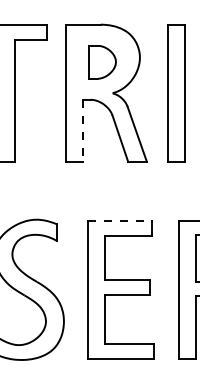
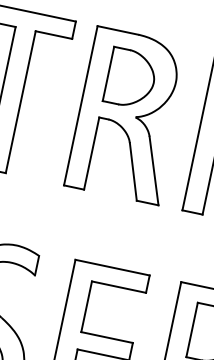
part: (102, 62) -> (131, 79), size x1.43
line: (82, 131) -> (91, 154), dashed -> solid
line: (119, 221) -> (112, 267), dashed -> solid

